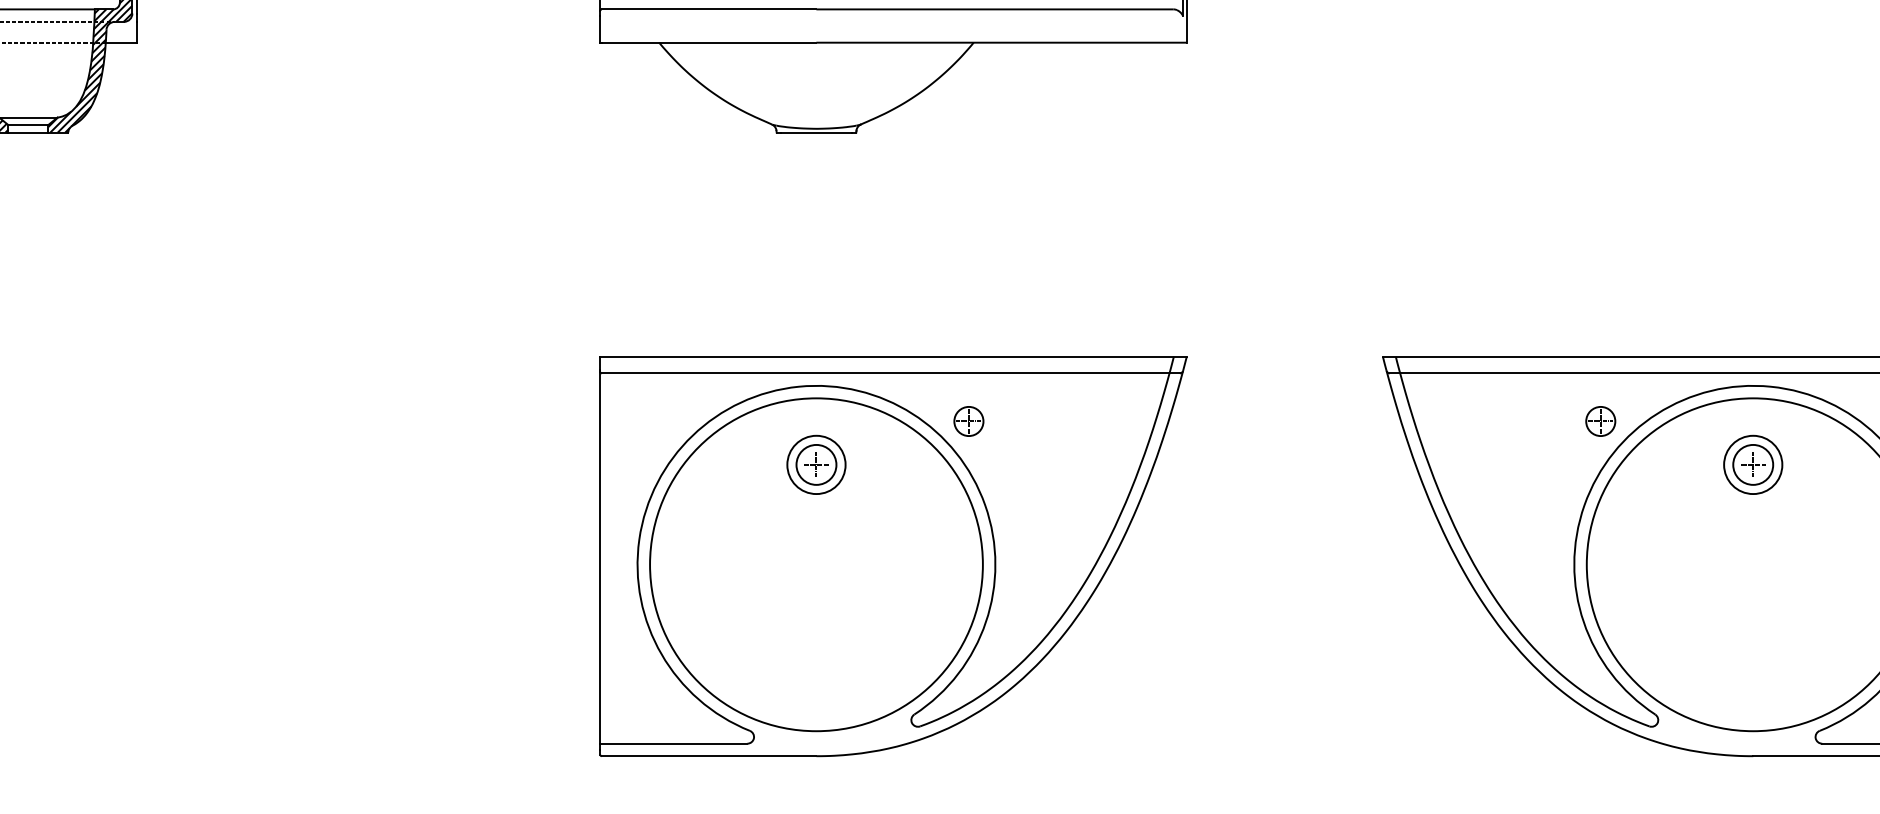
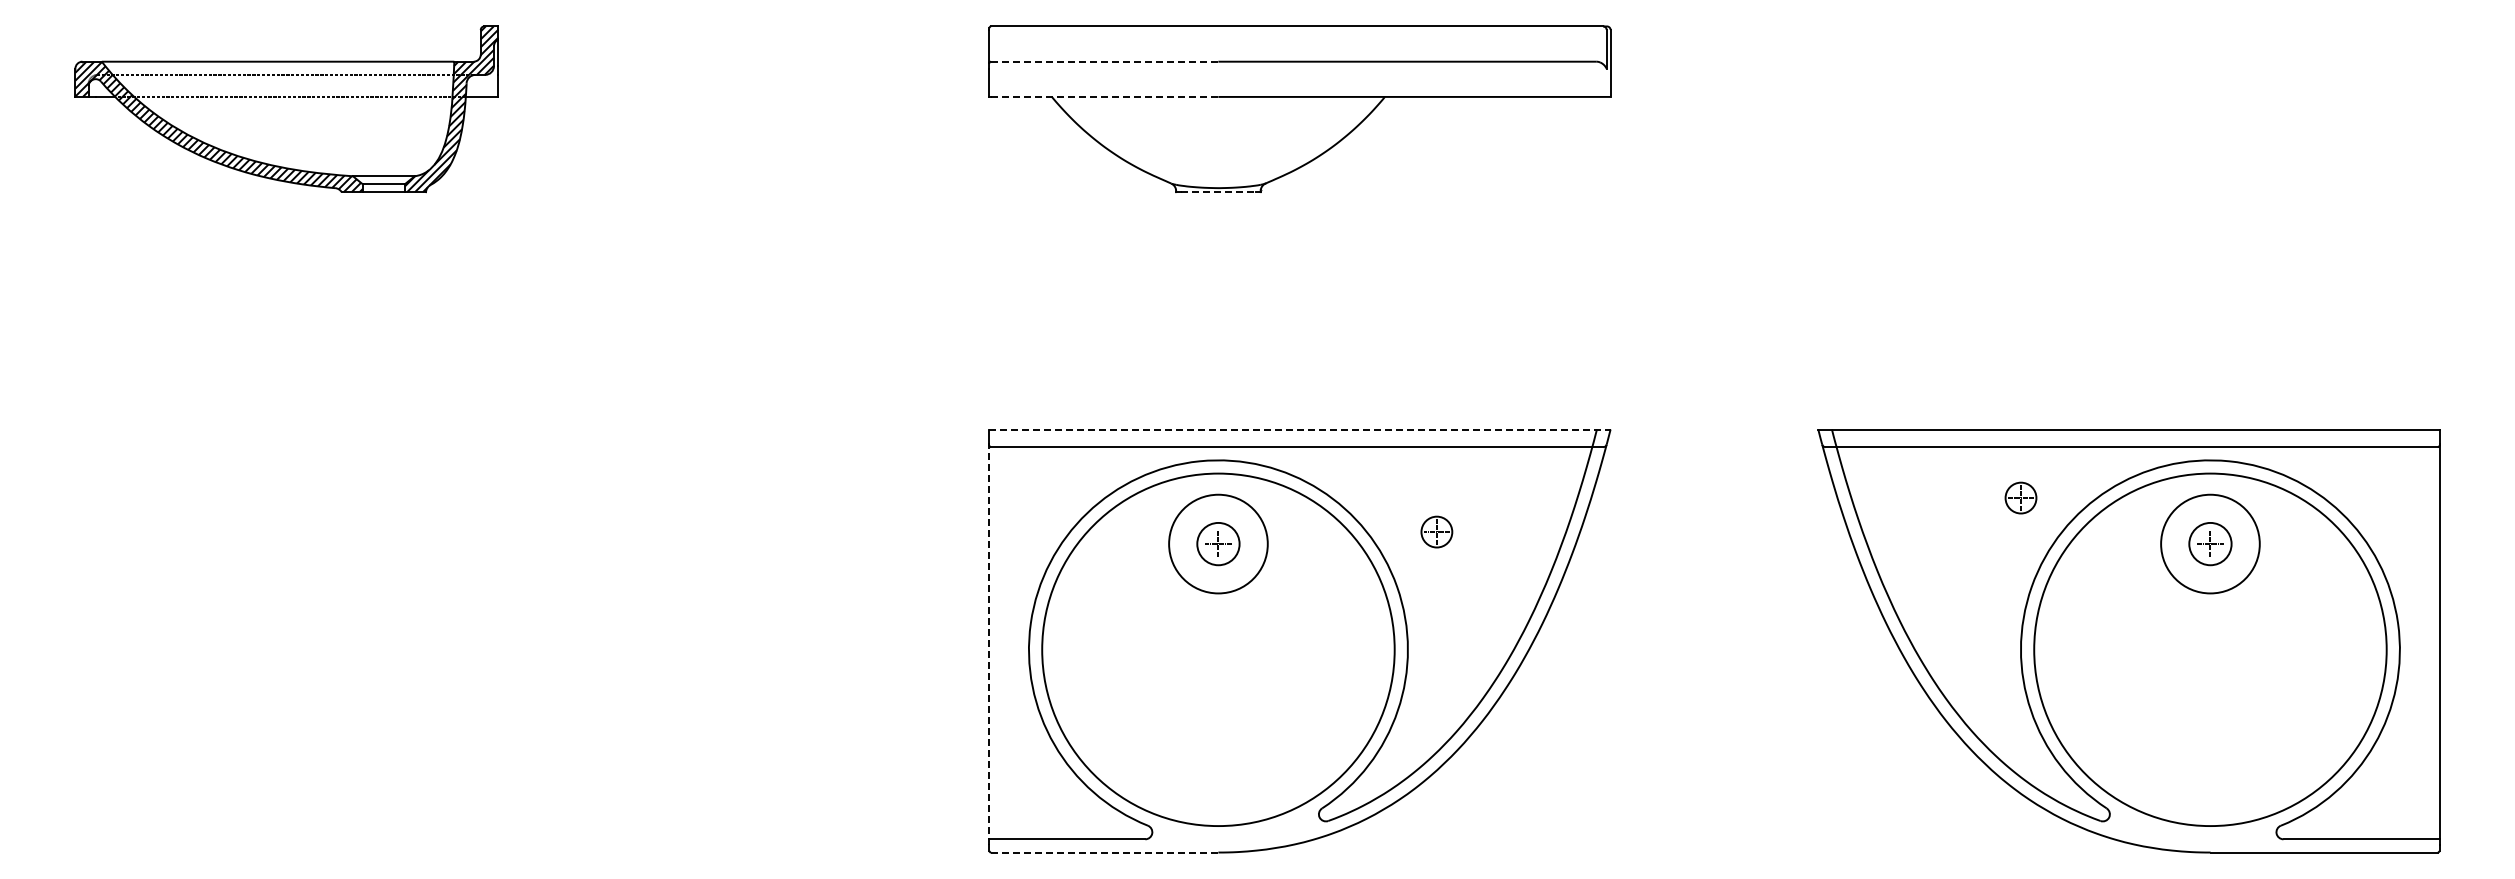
line: (708, 9) -> (1104, 61), solid -> dashed
line: (708, 42) -> (1104, 96), solid -> dashed
line: (816, 132) -> (1218, 192), solid -> dashed
line: (893, 356) -> (1299, 429), solid -> dashed
part: (968, 420) -> (1436, 531), moved
part: (1600, 420) -> (2020, 497), moved
circle: (816, 464) -> (1218, 543), size x1.6
circle: (1753, 464) -> (2210, 543), size x1.6
line: (600, 559) -> (989, 644), solid -> dashed
line: (708, 756) -> (1104, 852), solid -> dashed

